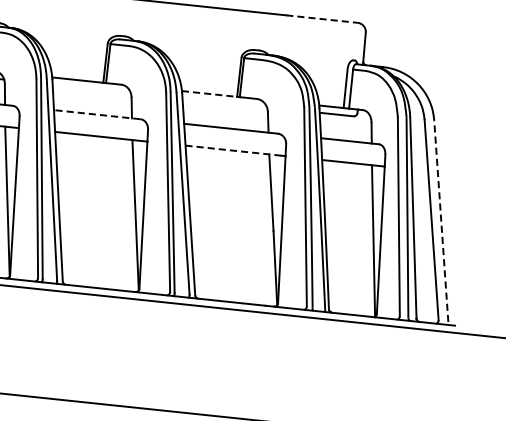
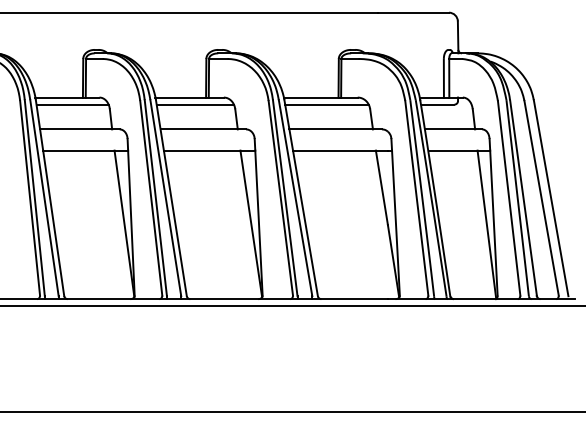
line: (322, 18) -> (414, 12), dashed -> solid
line: (90, 88) -> (194, 104), added
line: (209, 93) -> (311, 97), dashed -> solid
line: (224, 102) -> (326, 104), added
line: (97, 114) -> (203, 129), dashed -> solid
line: (232, 150) -> (339, 150), dashed -> solid
line: (441, 221) -> (551, 198), dashed -> solid

